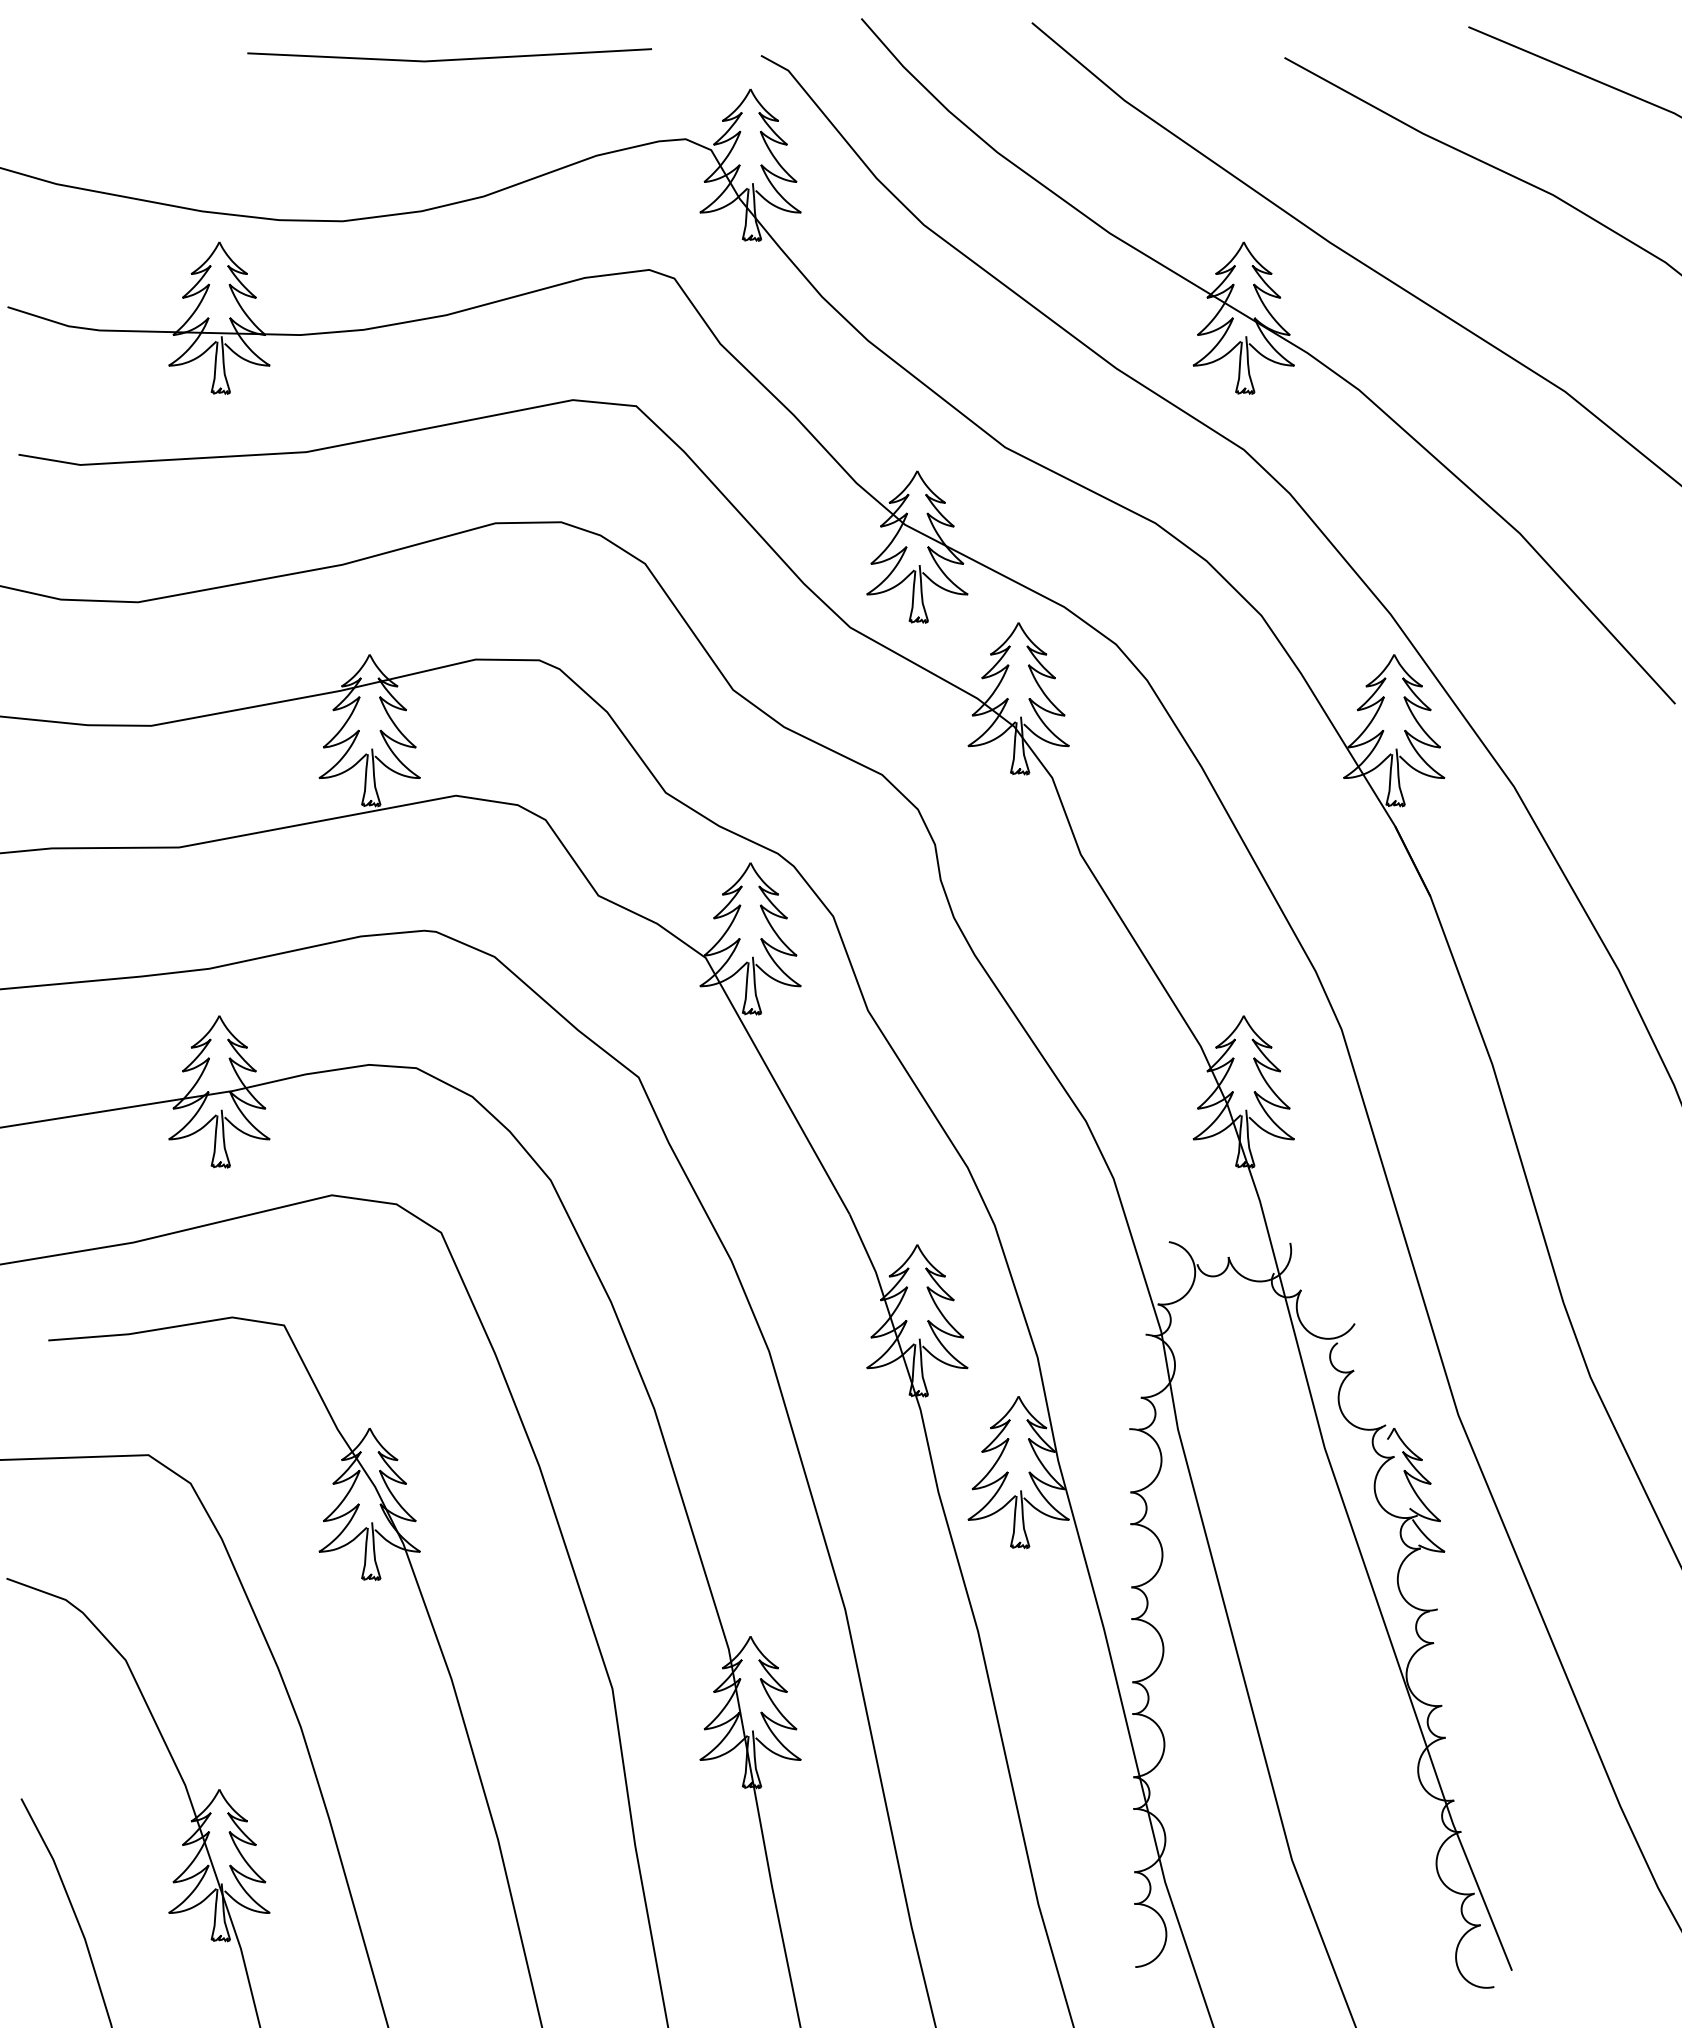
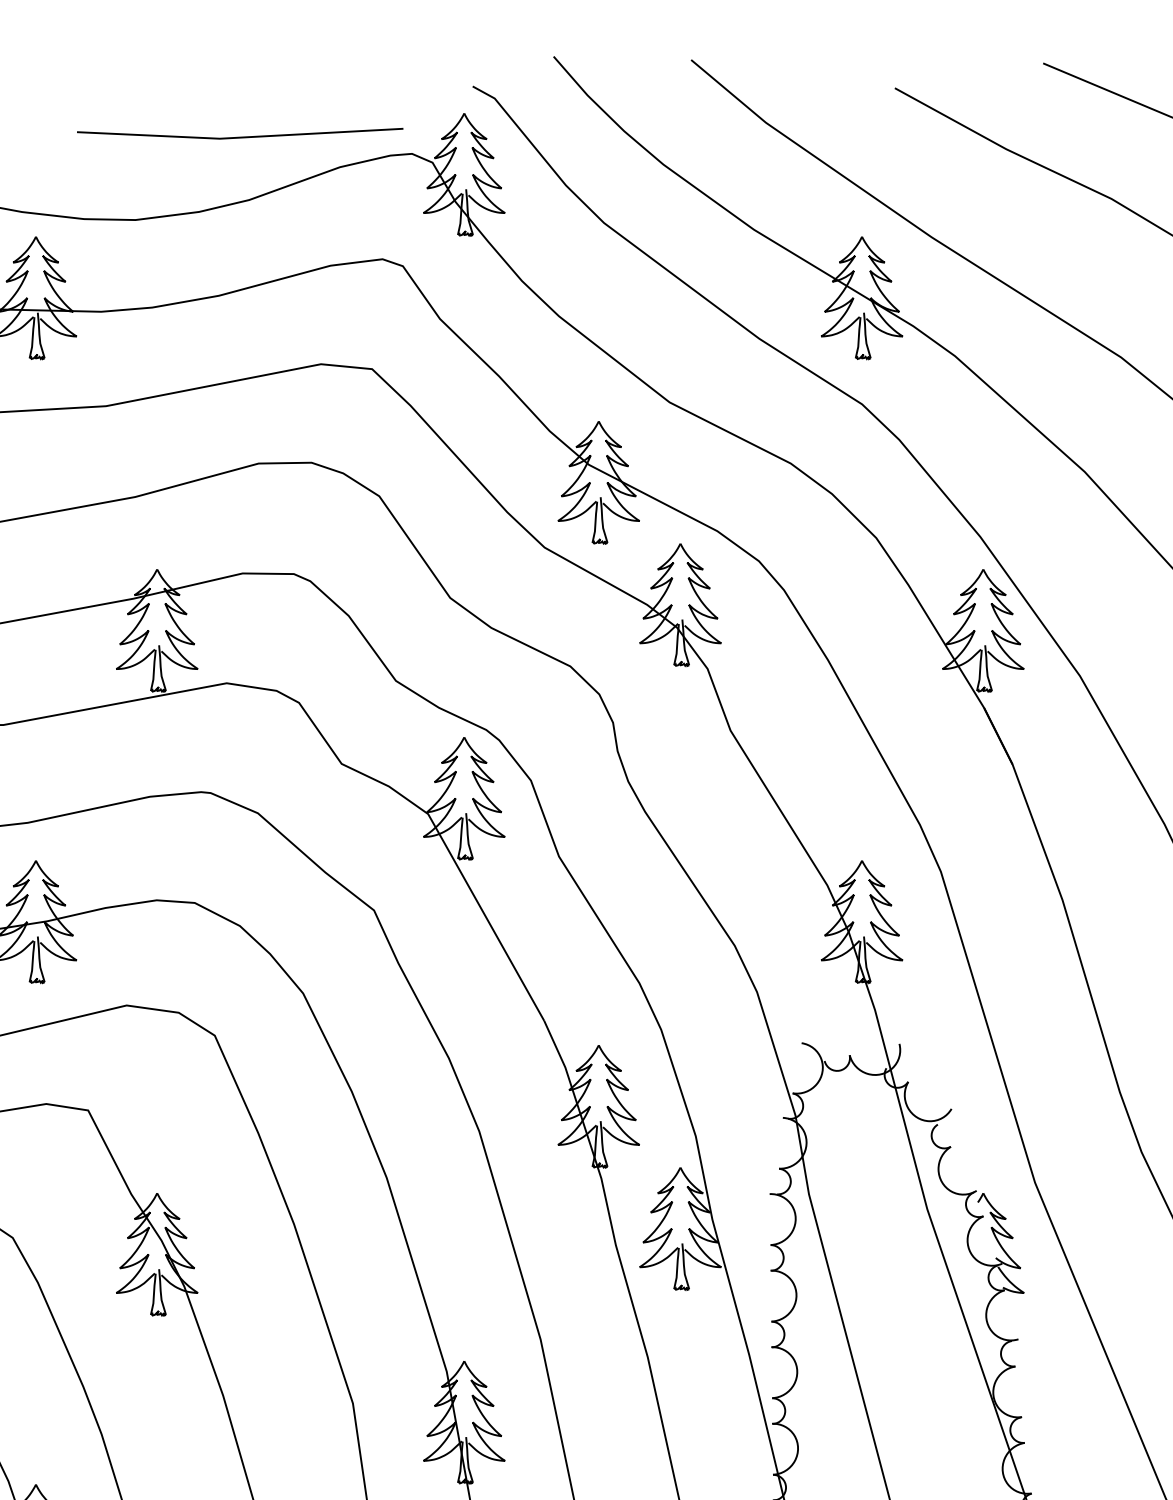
line: (449, 59) -> (240, 137), moved

